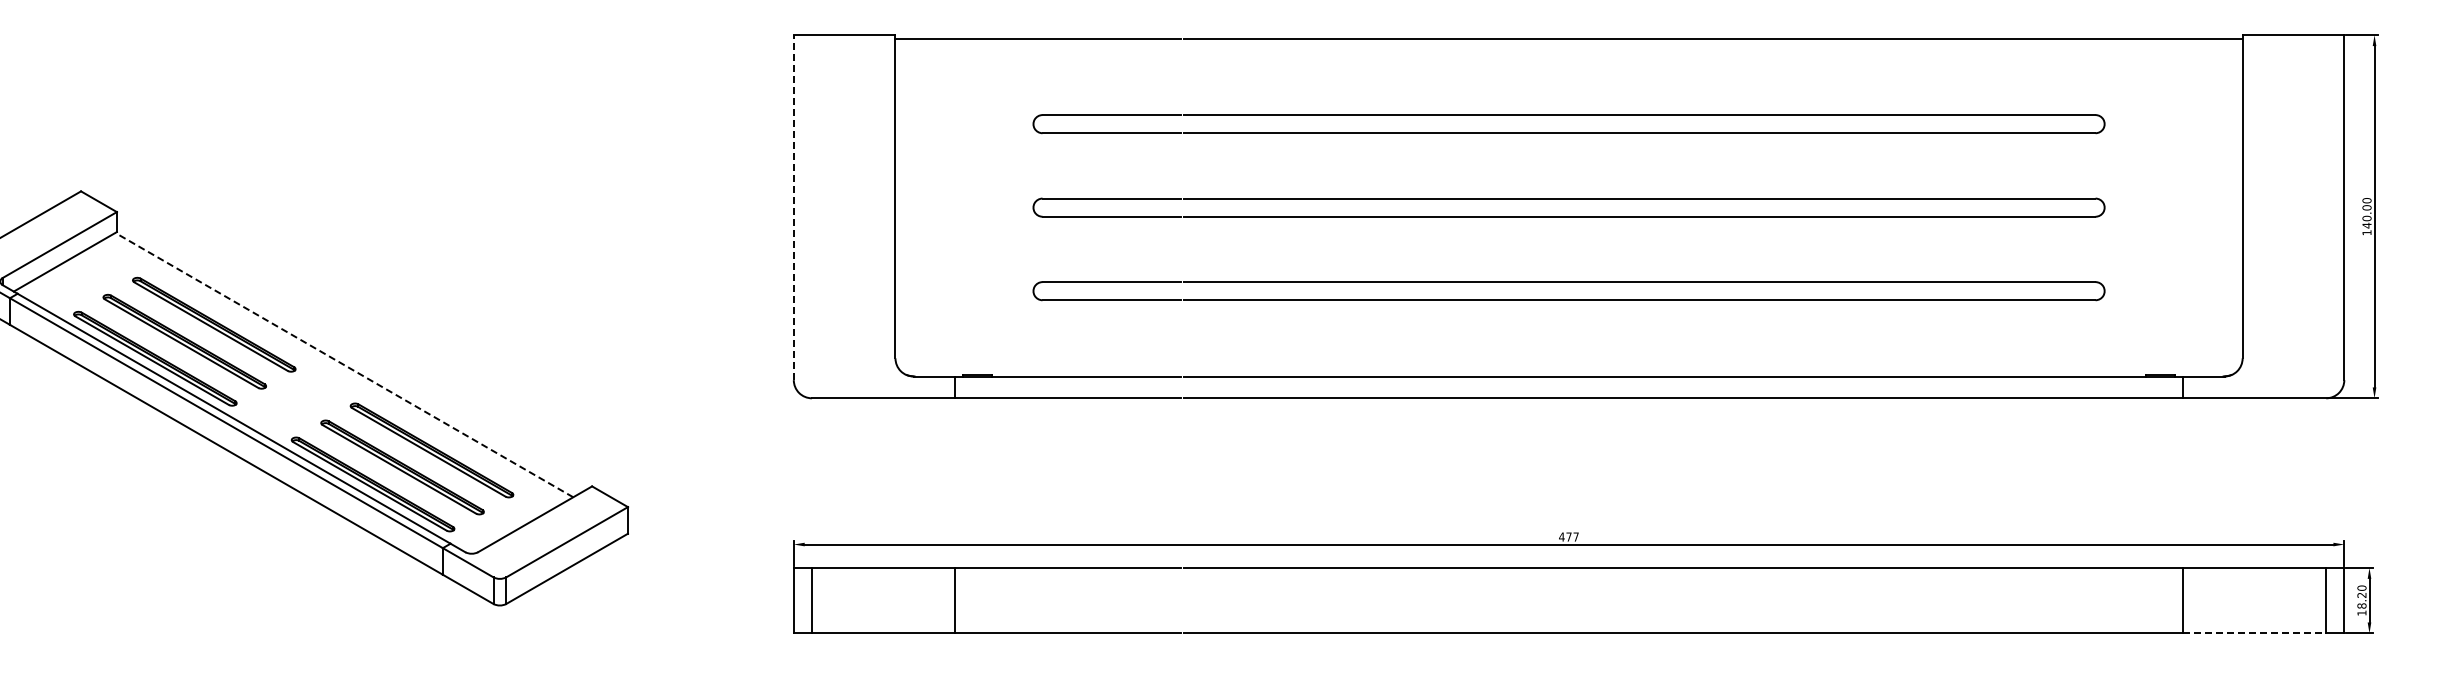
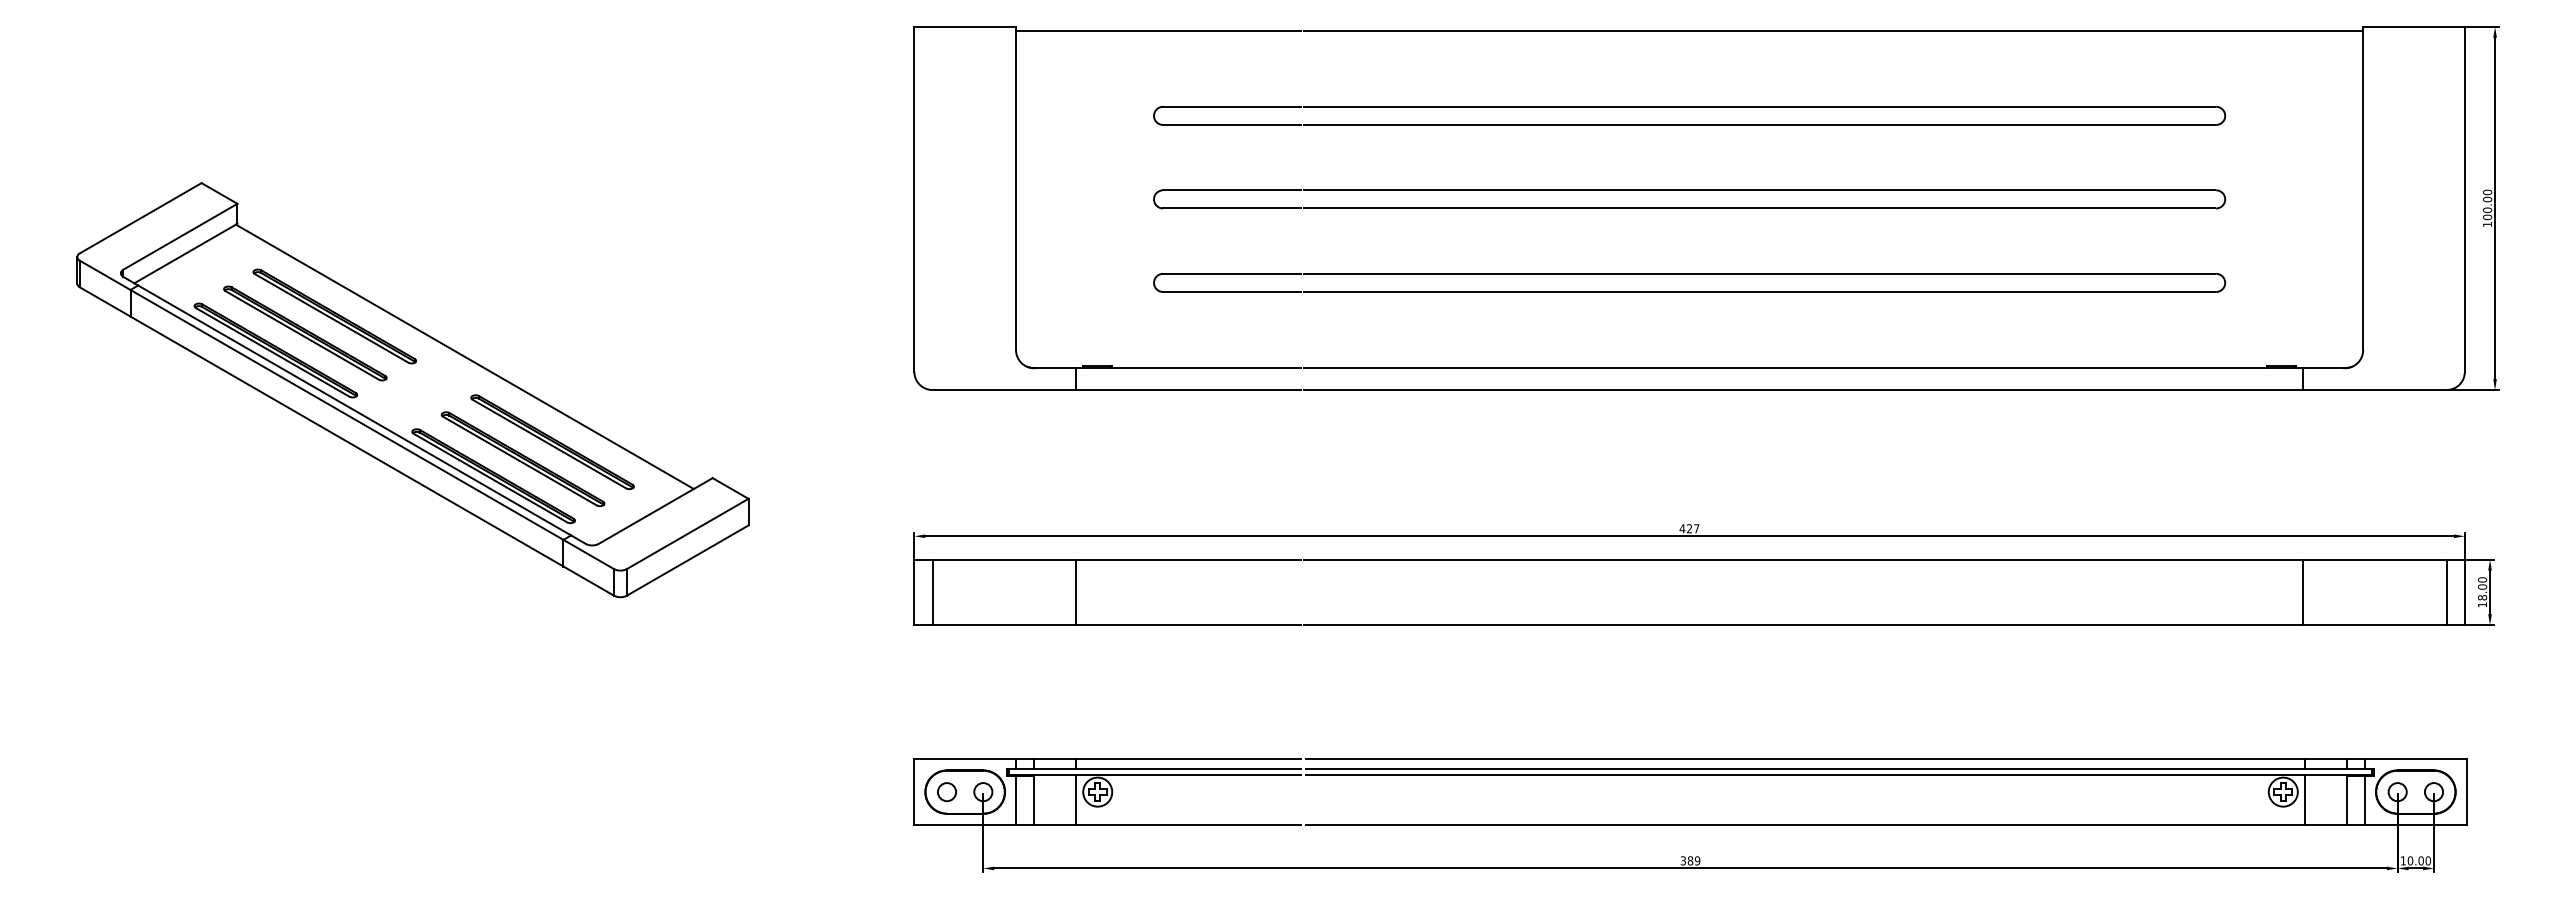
line: (793, 206) -> (914, 198), dashed -> solid
text: (2366, 225) -> (2487, 217), 140.00 -> 100.00
line: (343, 364) -> (464, 356), dashed -> solid
text: (1568, 536) -> (1689, 528), 477 -> 427
text: (2361, 594) -> (2482, 586), 18.20 -> 18.00
line: (2254, 633) -> (2375, 625), dashed -> solid

